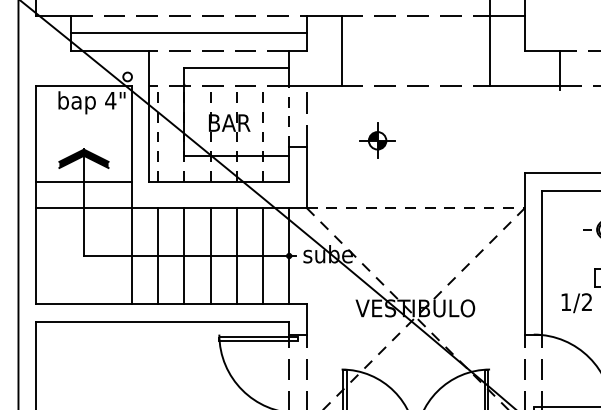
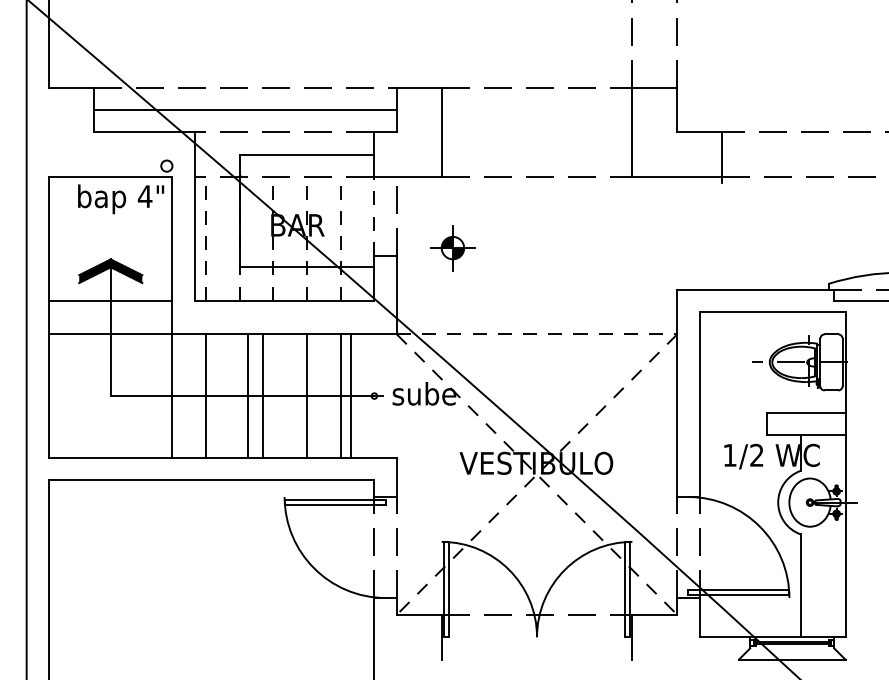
part: (377, 141) -> (452, 248), moved
line: (184, 255) -> (262, 395), moved
line: (210, 255) -> (248, 395), moved
line: (289, 255) -> (351, 395), moved

